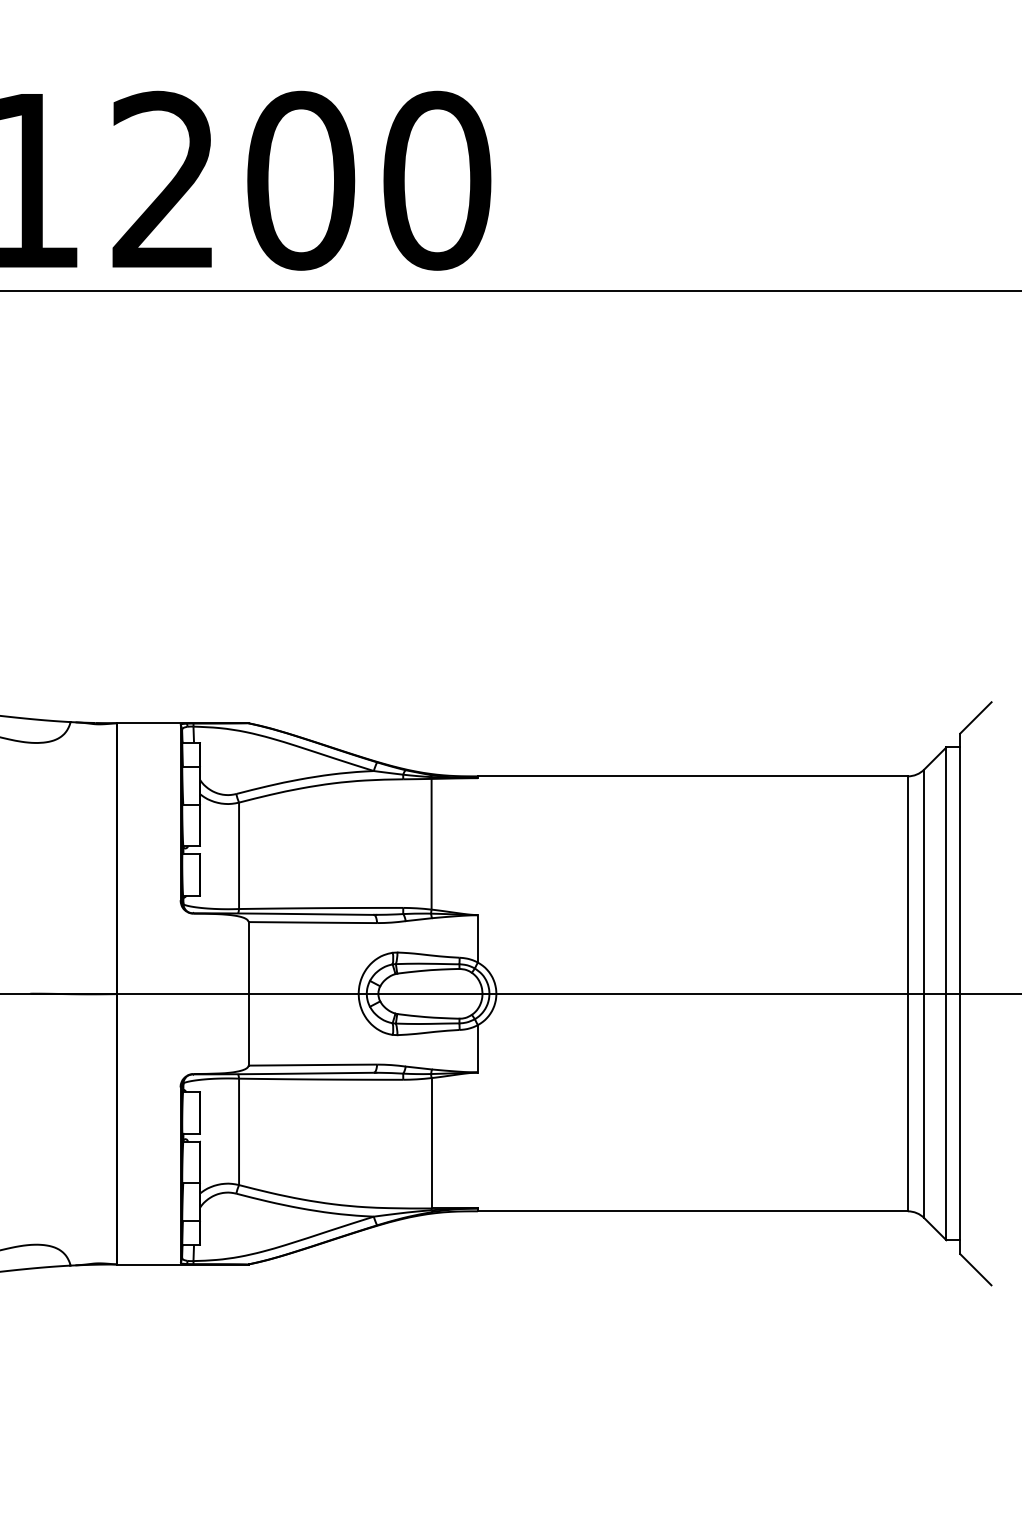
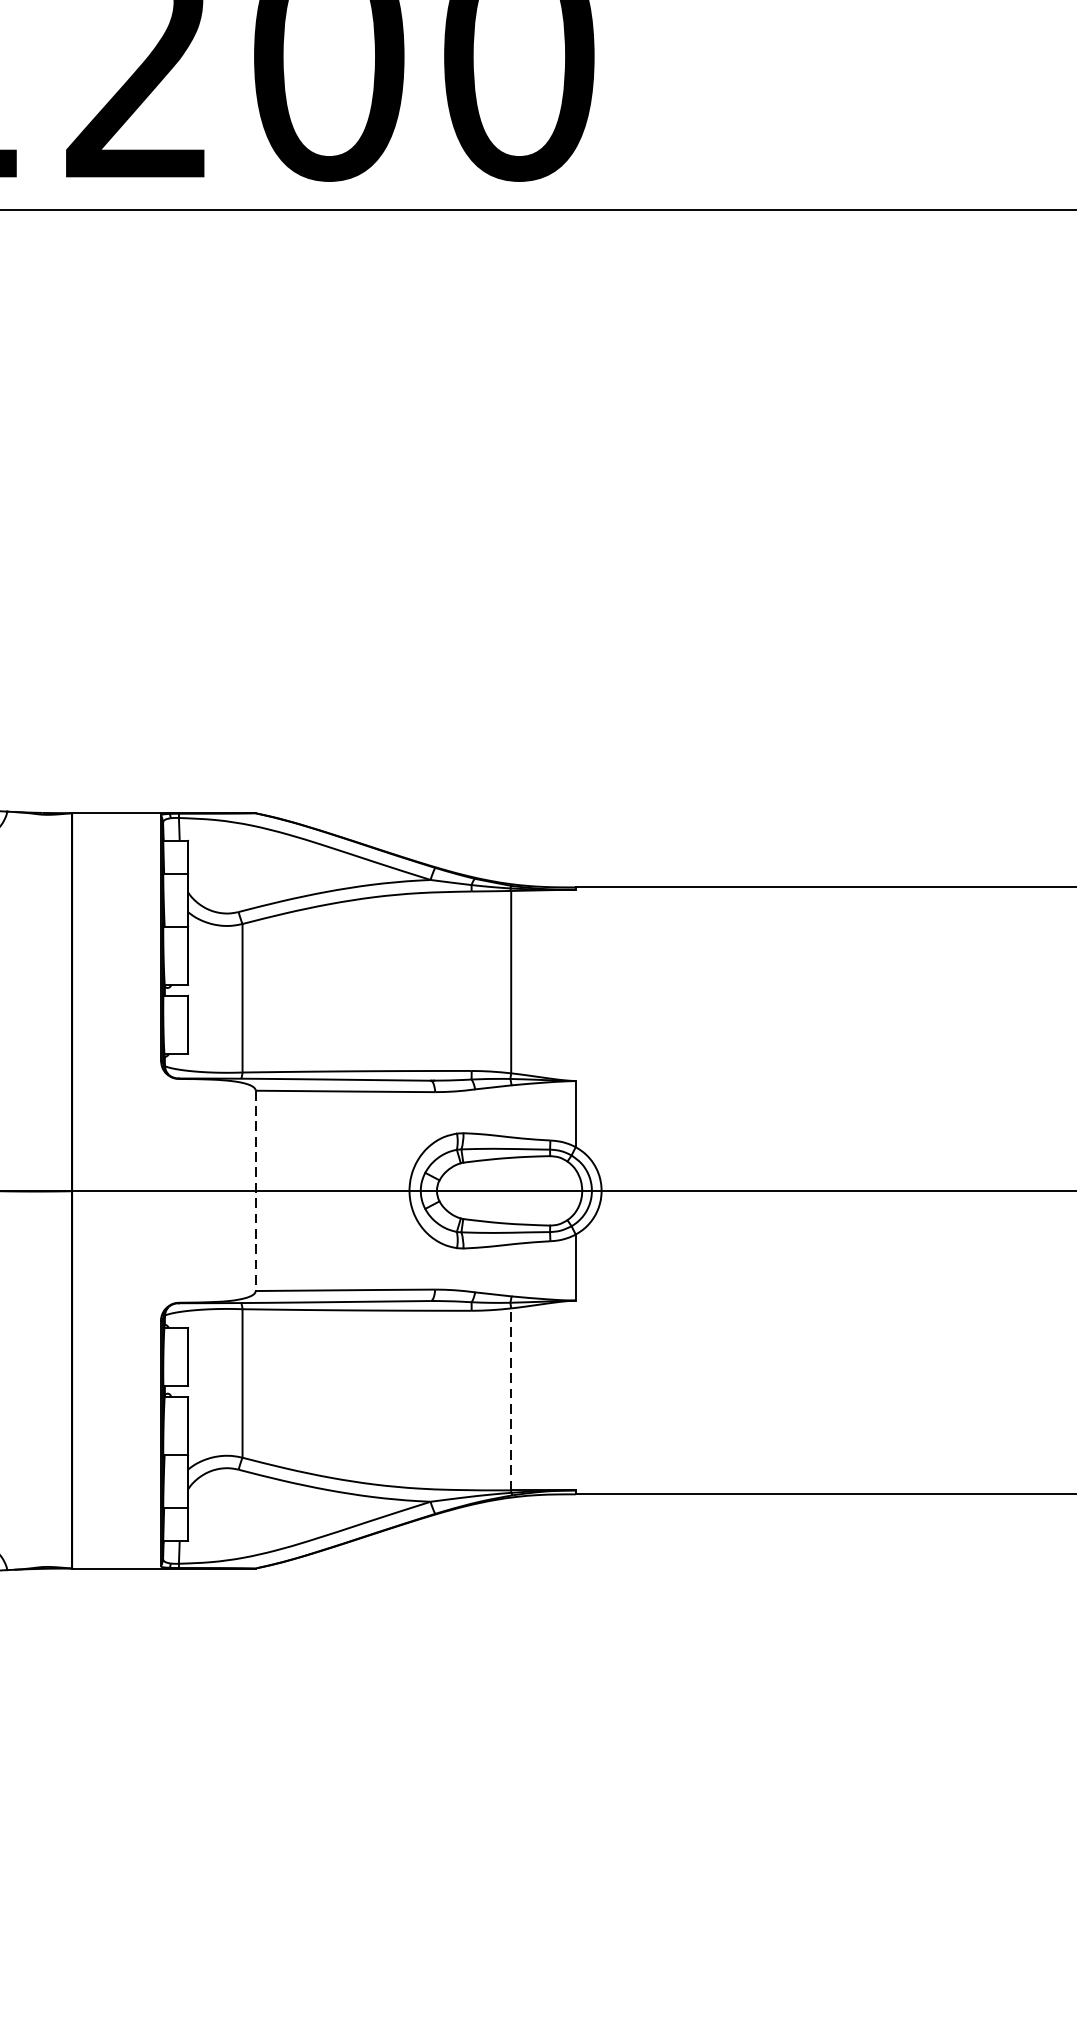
line: (248, 993) -> (255, 1190), solid -> dashed
line: (431, 1142) -> (511, 1398), solid -> dashed

